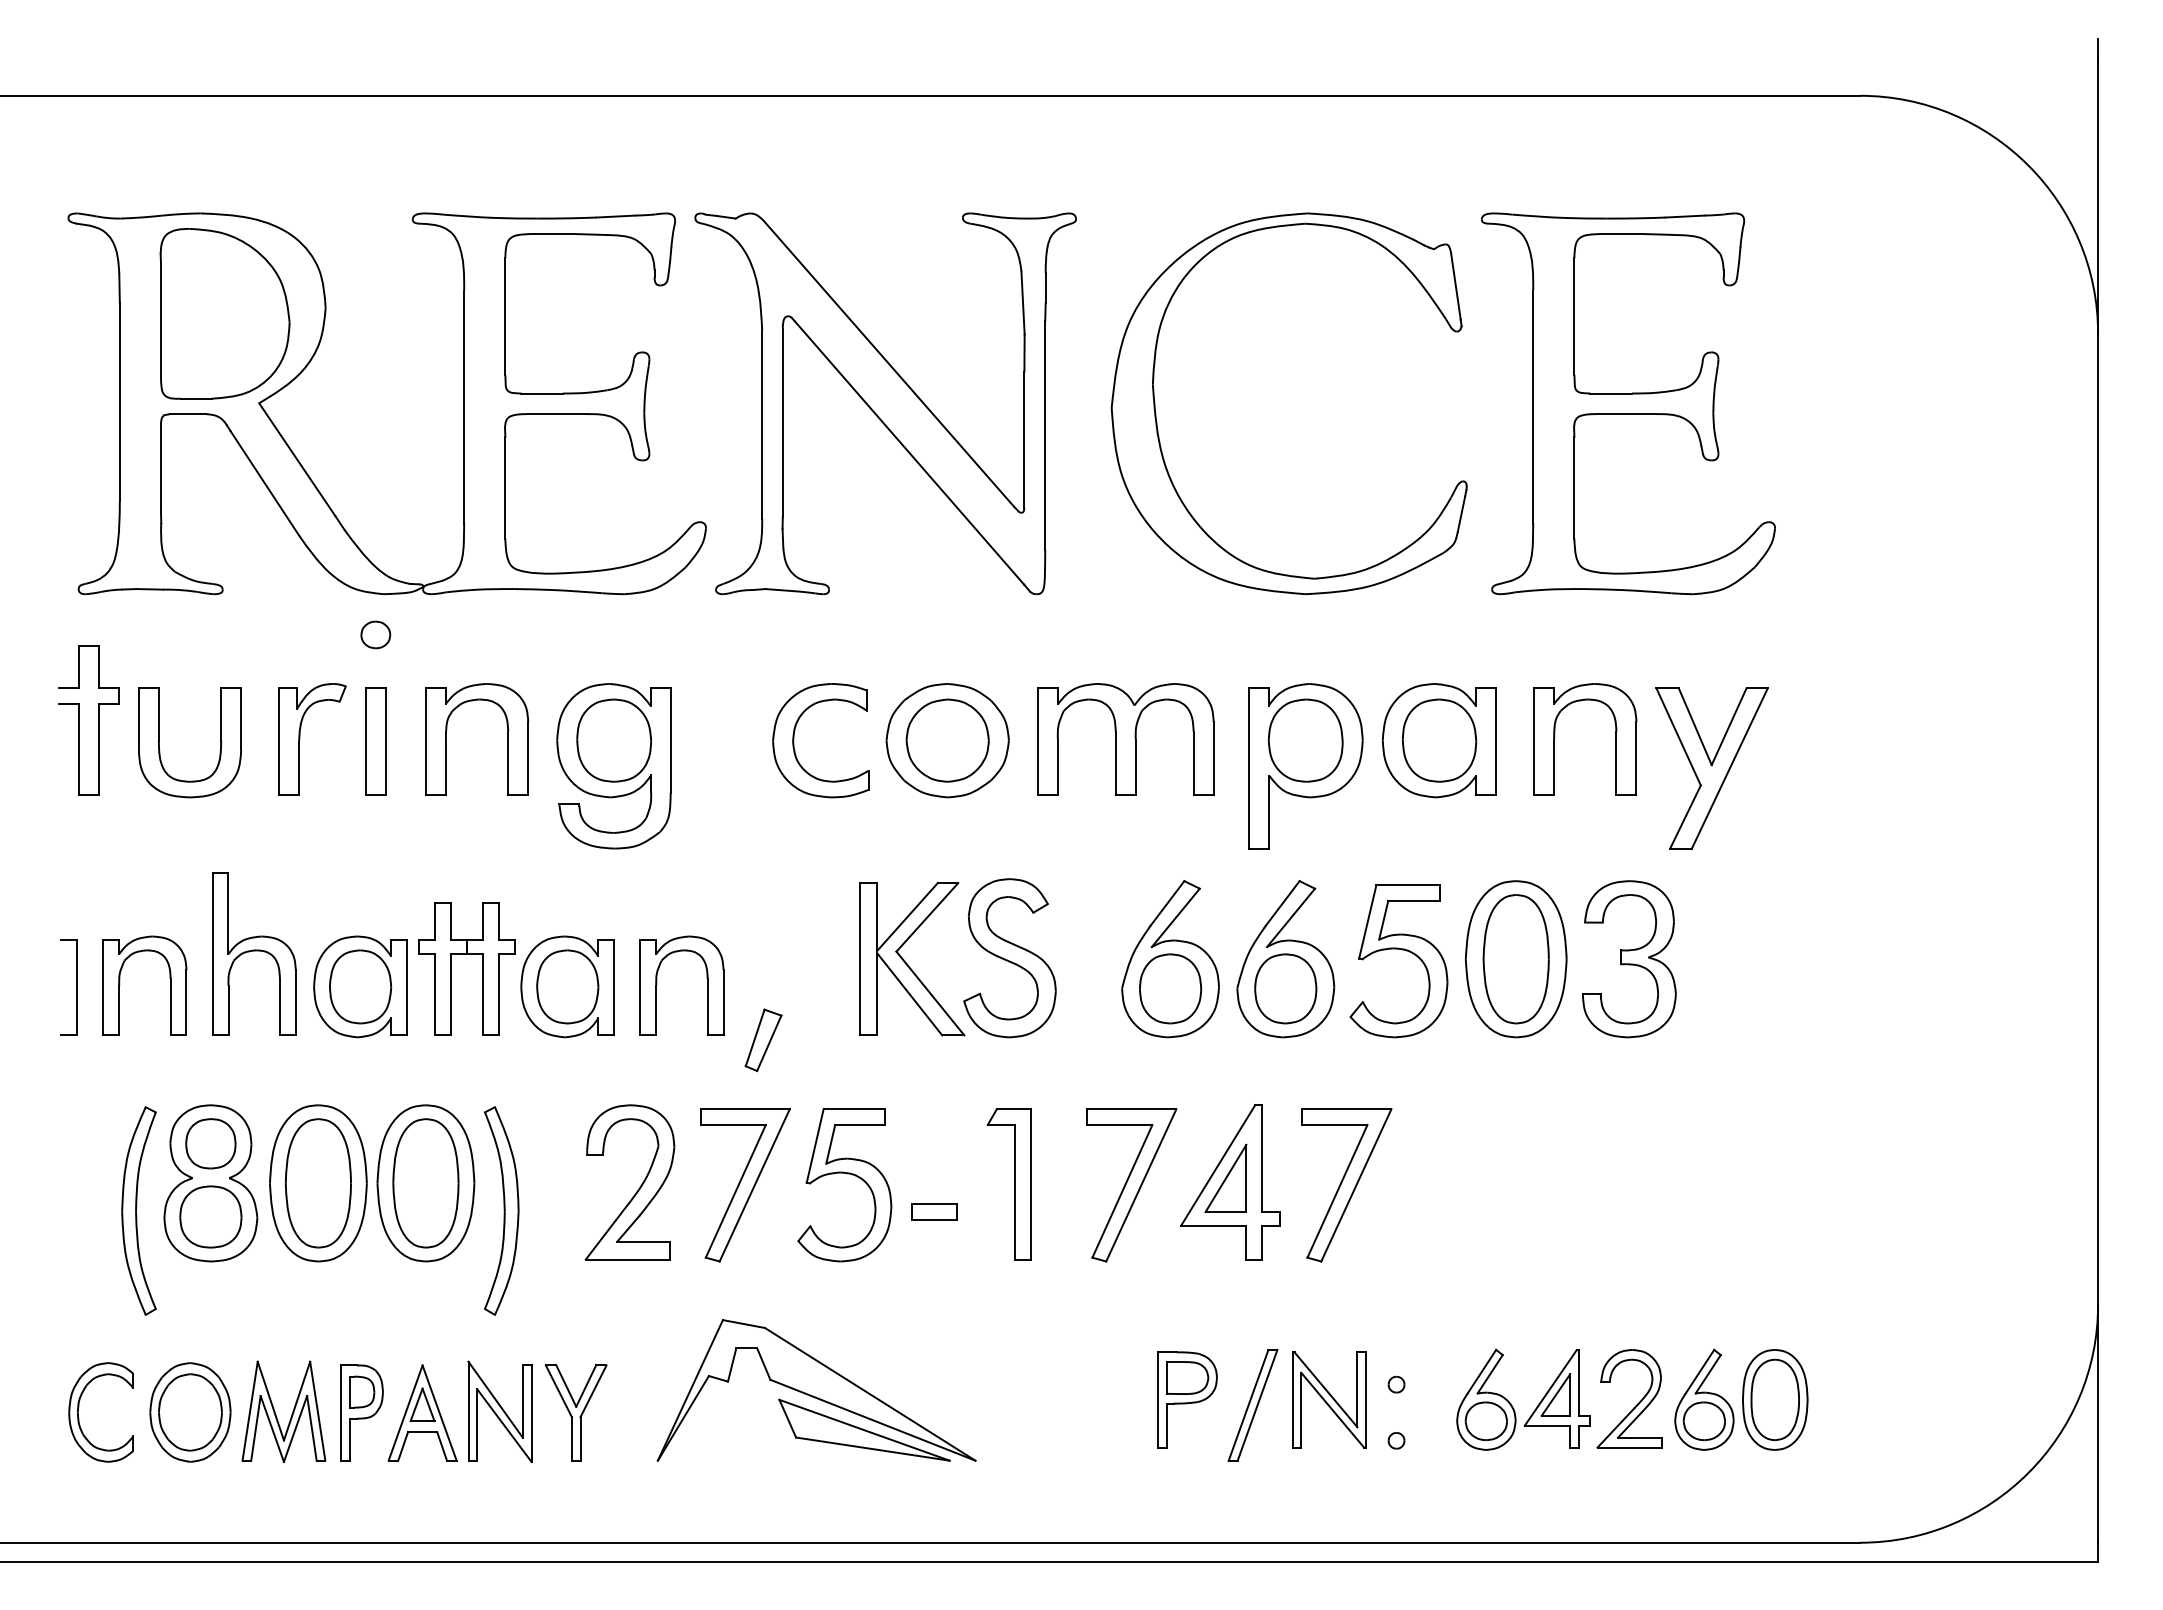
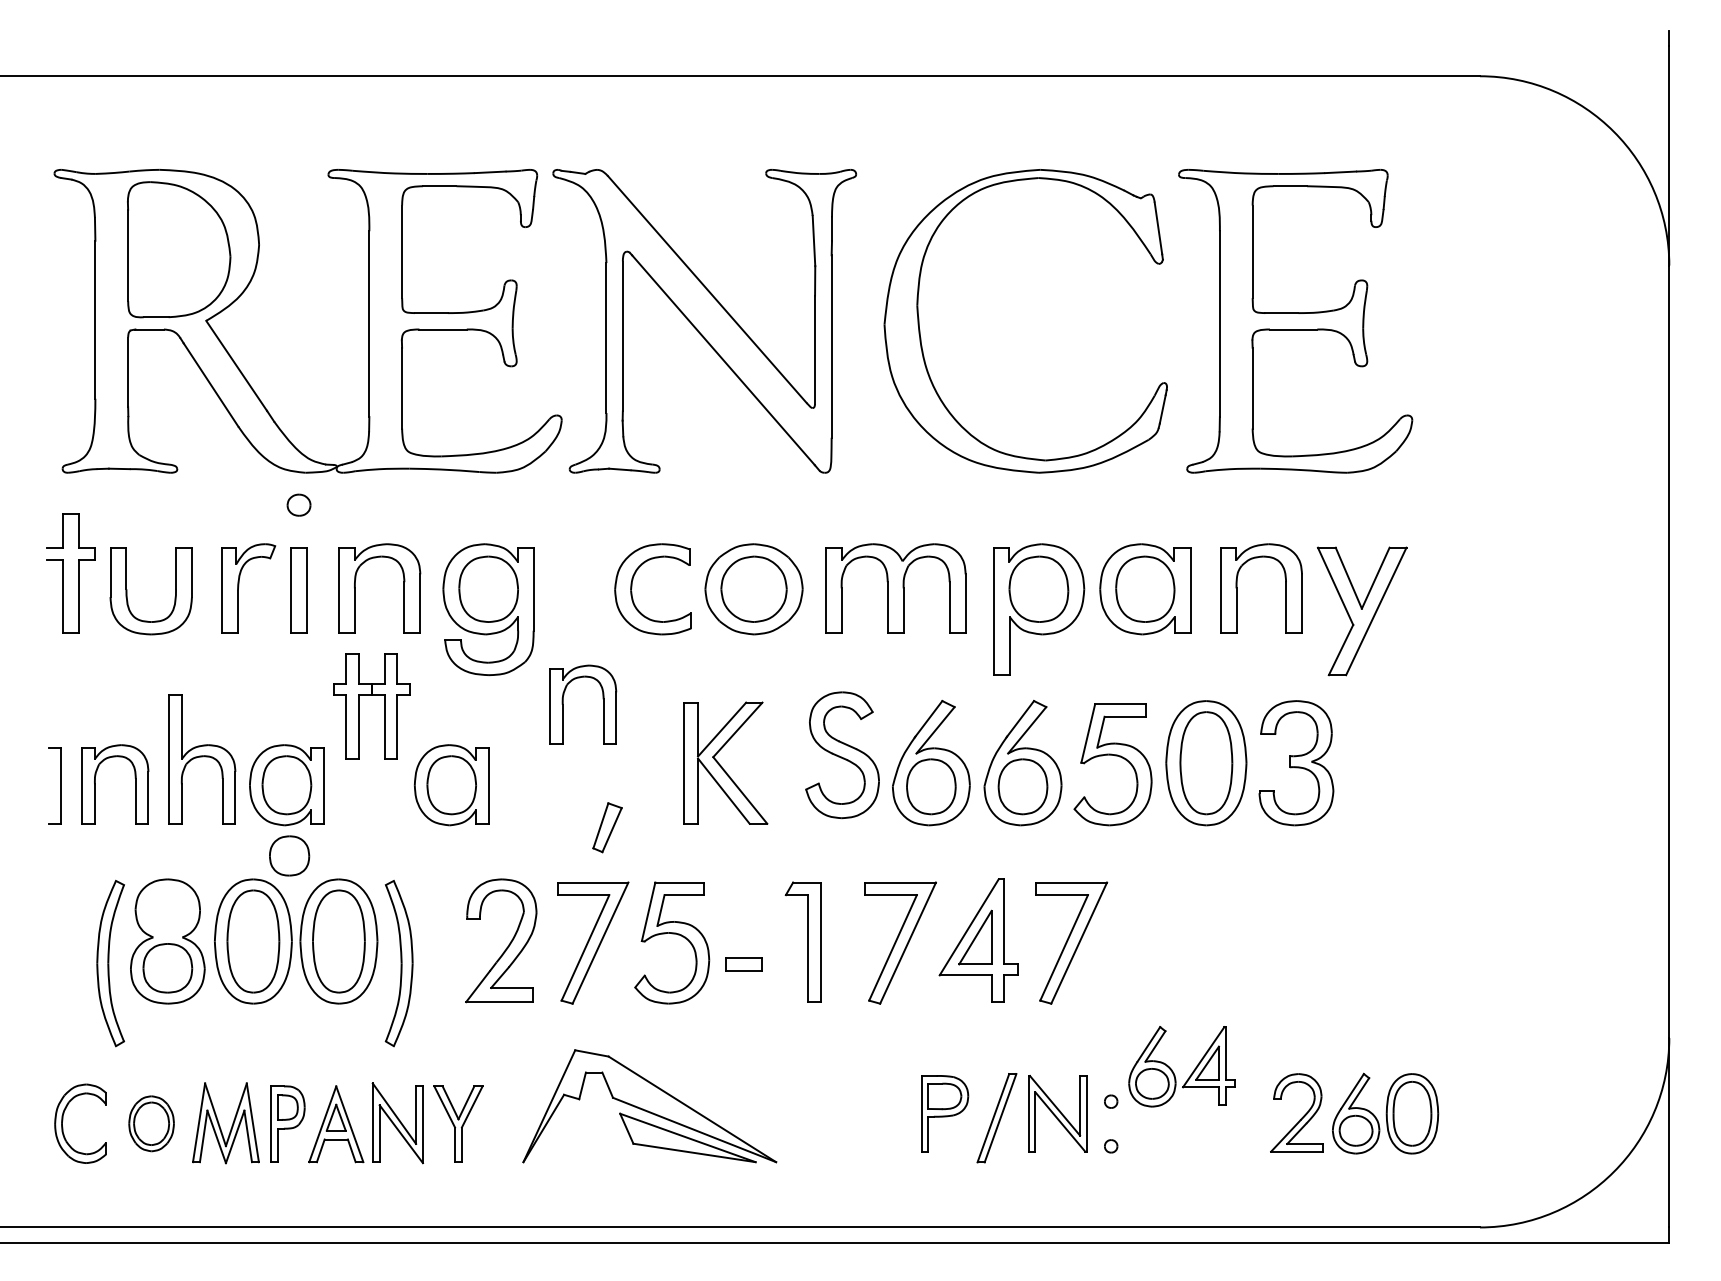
part: (466, 954) -> (371, 694), moved
part: (1009, 958) -> (842, 755), moved
part: (657, 985) -> (563, 704), moved
part: (210, 1143) -> (289, 855), moved
part: (1512, 1405) -> (1173, 1071), moved
part: (190, 1412) -> (151, 1123), size x0.7

